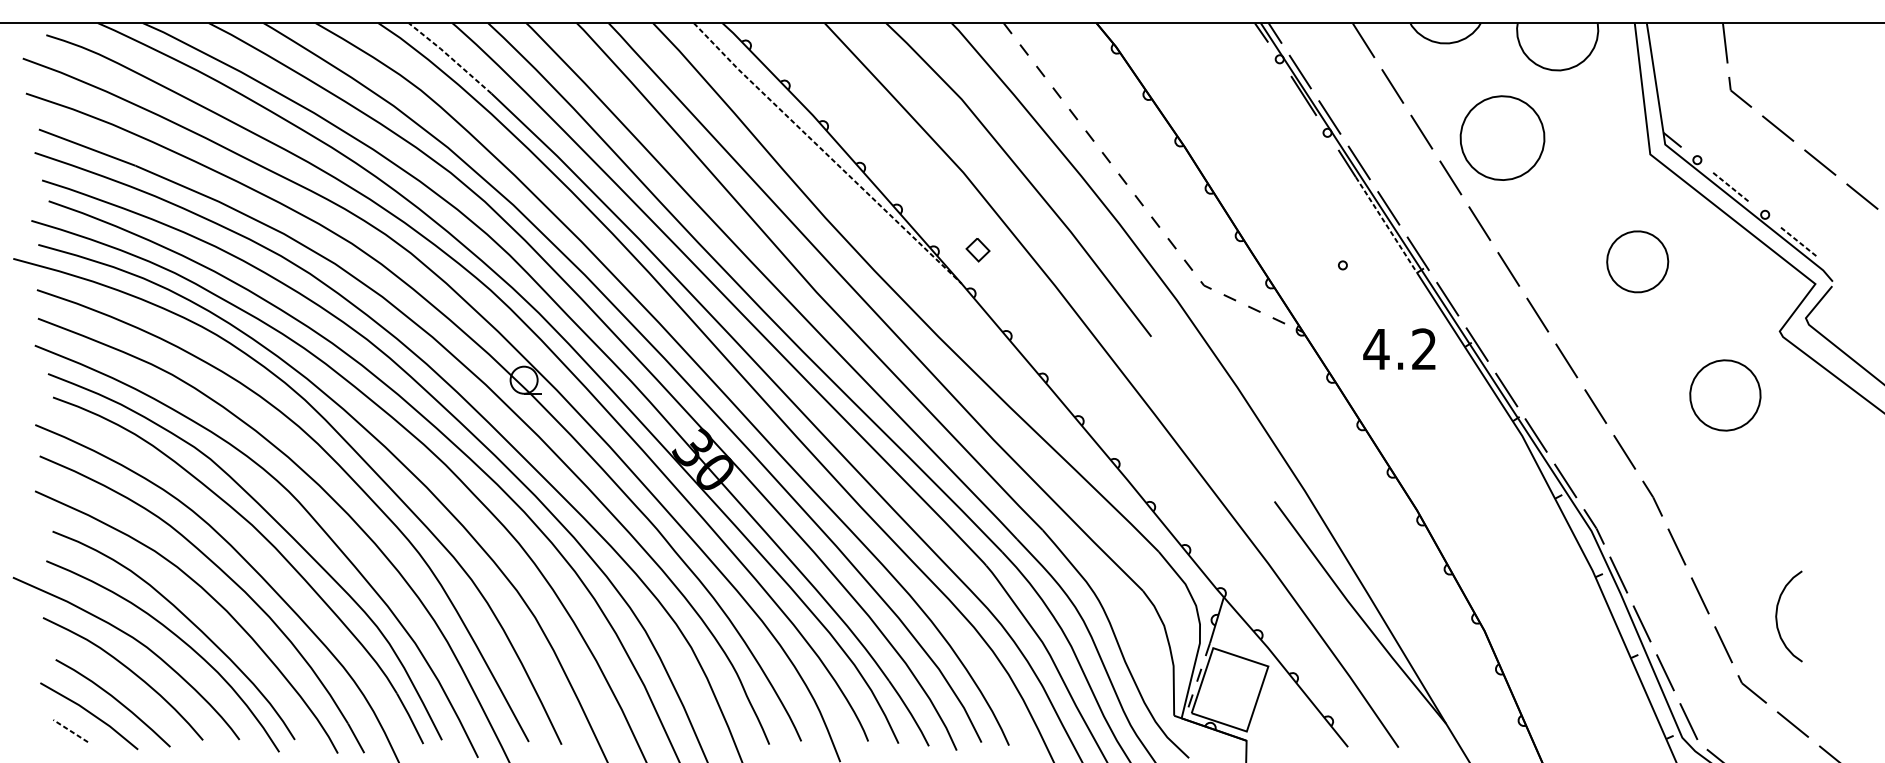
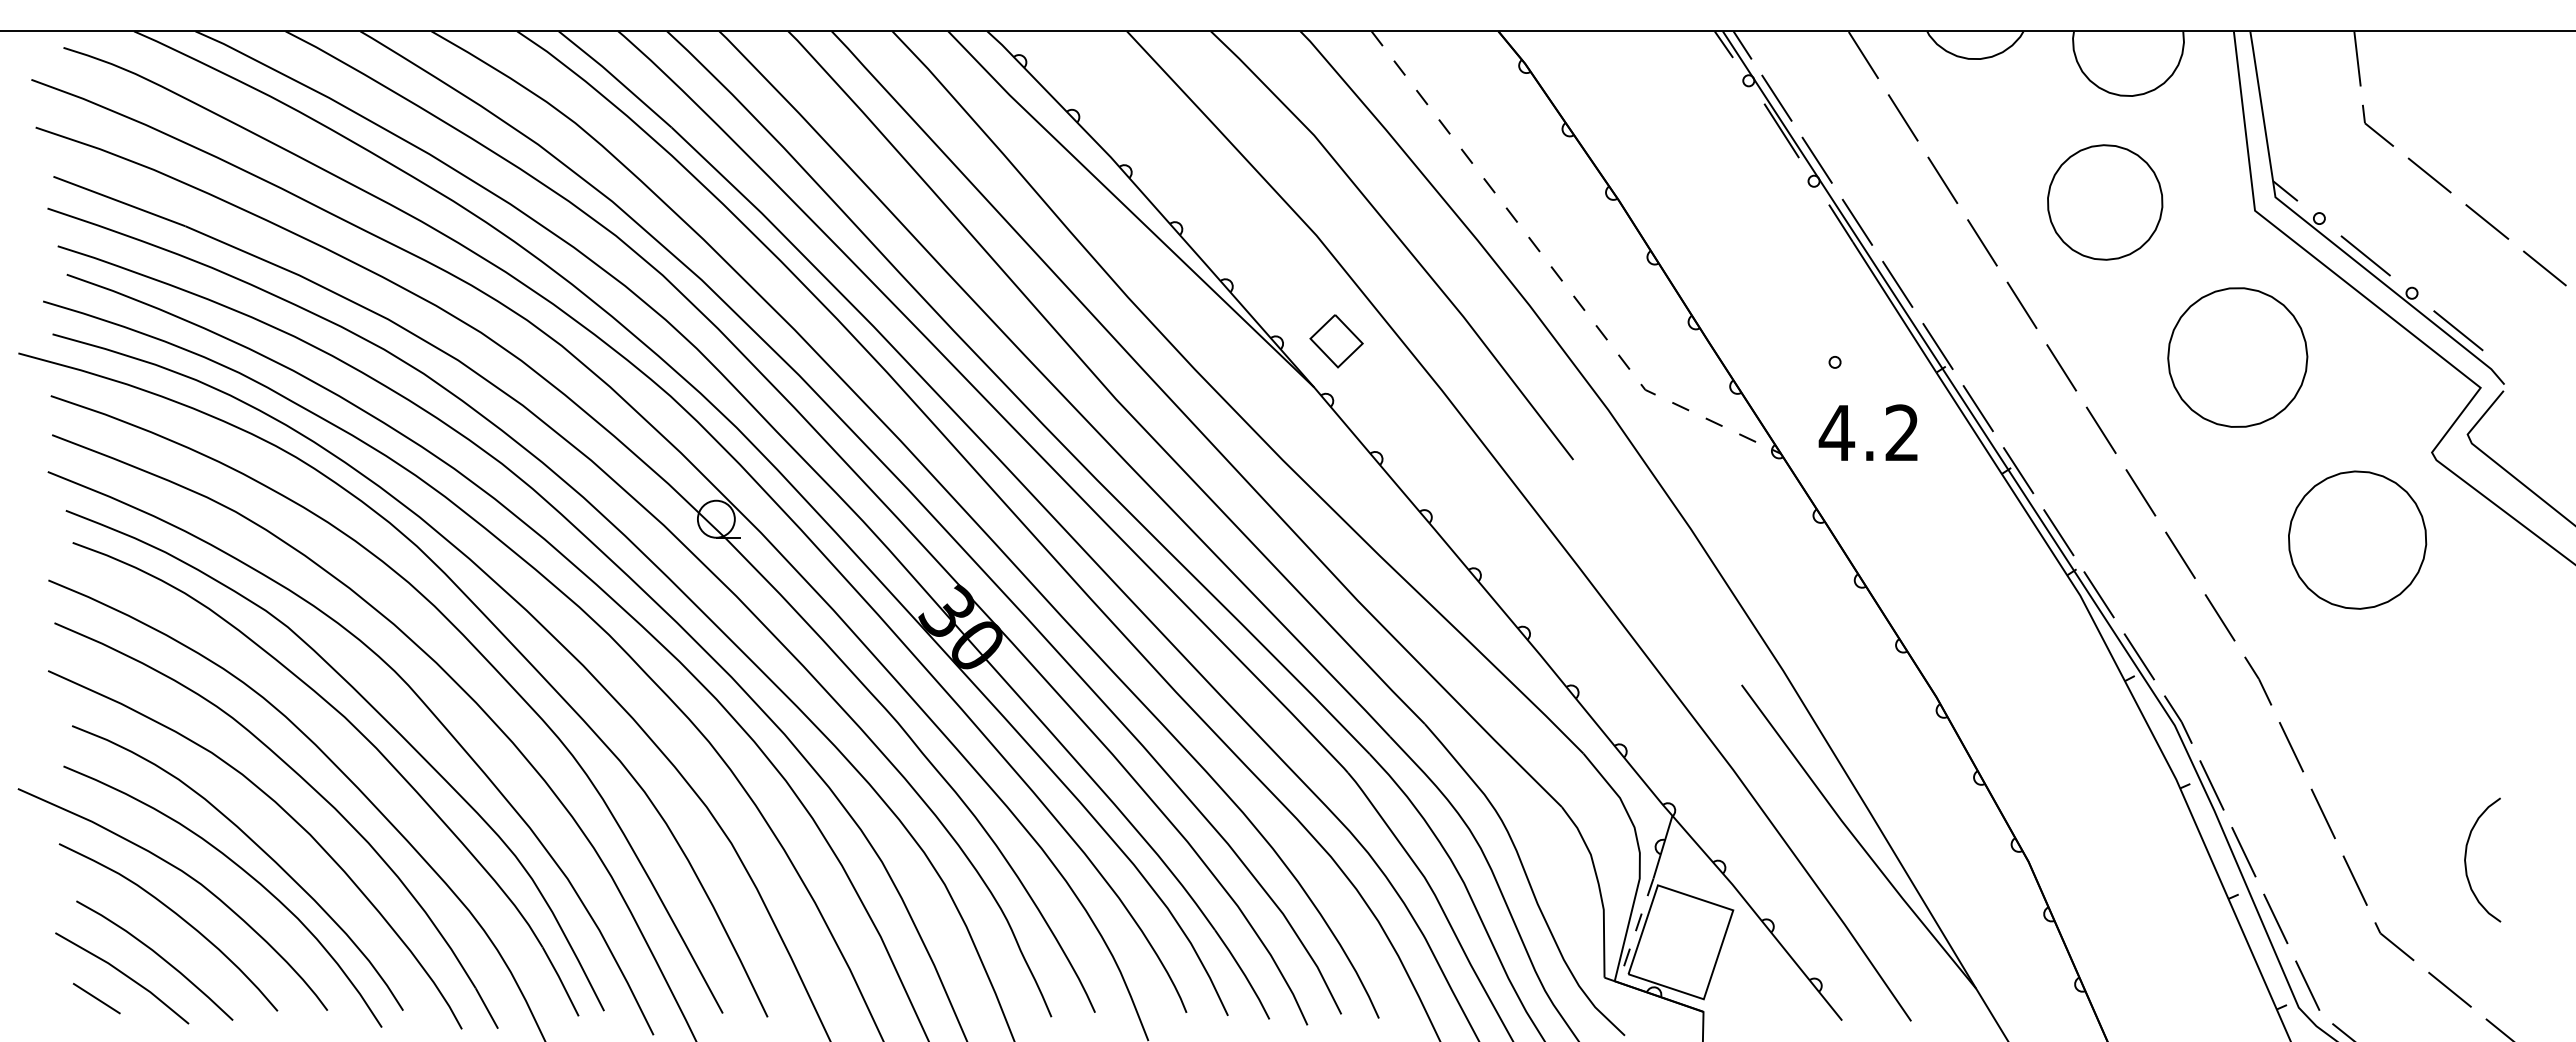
line: (450, 57) -> (615, 78), dashed -> solid
part: (1502, 138) -> (2105, 202), moved
line: (826, 154) -> (1129, 210), dashed -> solid
line: (1731, 187) -> (2365, 255), dashed -> solid
line: (1386, 225) -> (1894, 307), dashed -> solid
line: (1799, 242) -> (2458, 330), dashed -> solid
part: (977, 250) -> (1336, 341), size x1.67
part: (1637, 261) -> (2237, 357), size x1.67
text: (1398, 348) -> (1867, 432), moved
part: (1725, 395) -> (2357, 539), size x1.43
curve: (1777, 615) -> (2466, 858), moved
line: (70, 730) -> (96, 998), dashed -> solid

